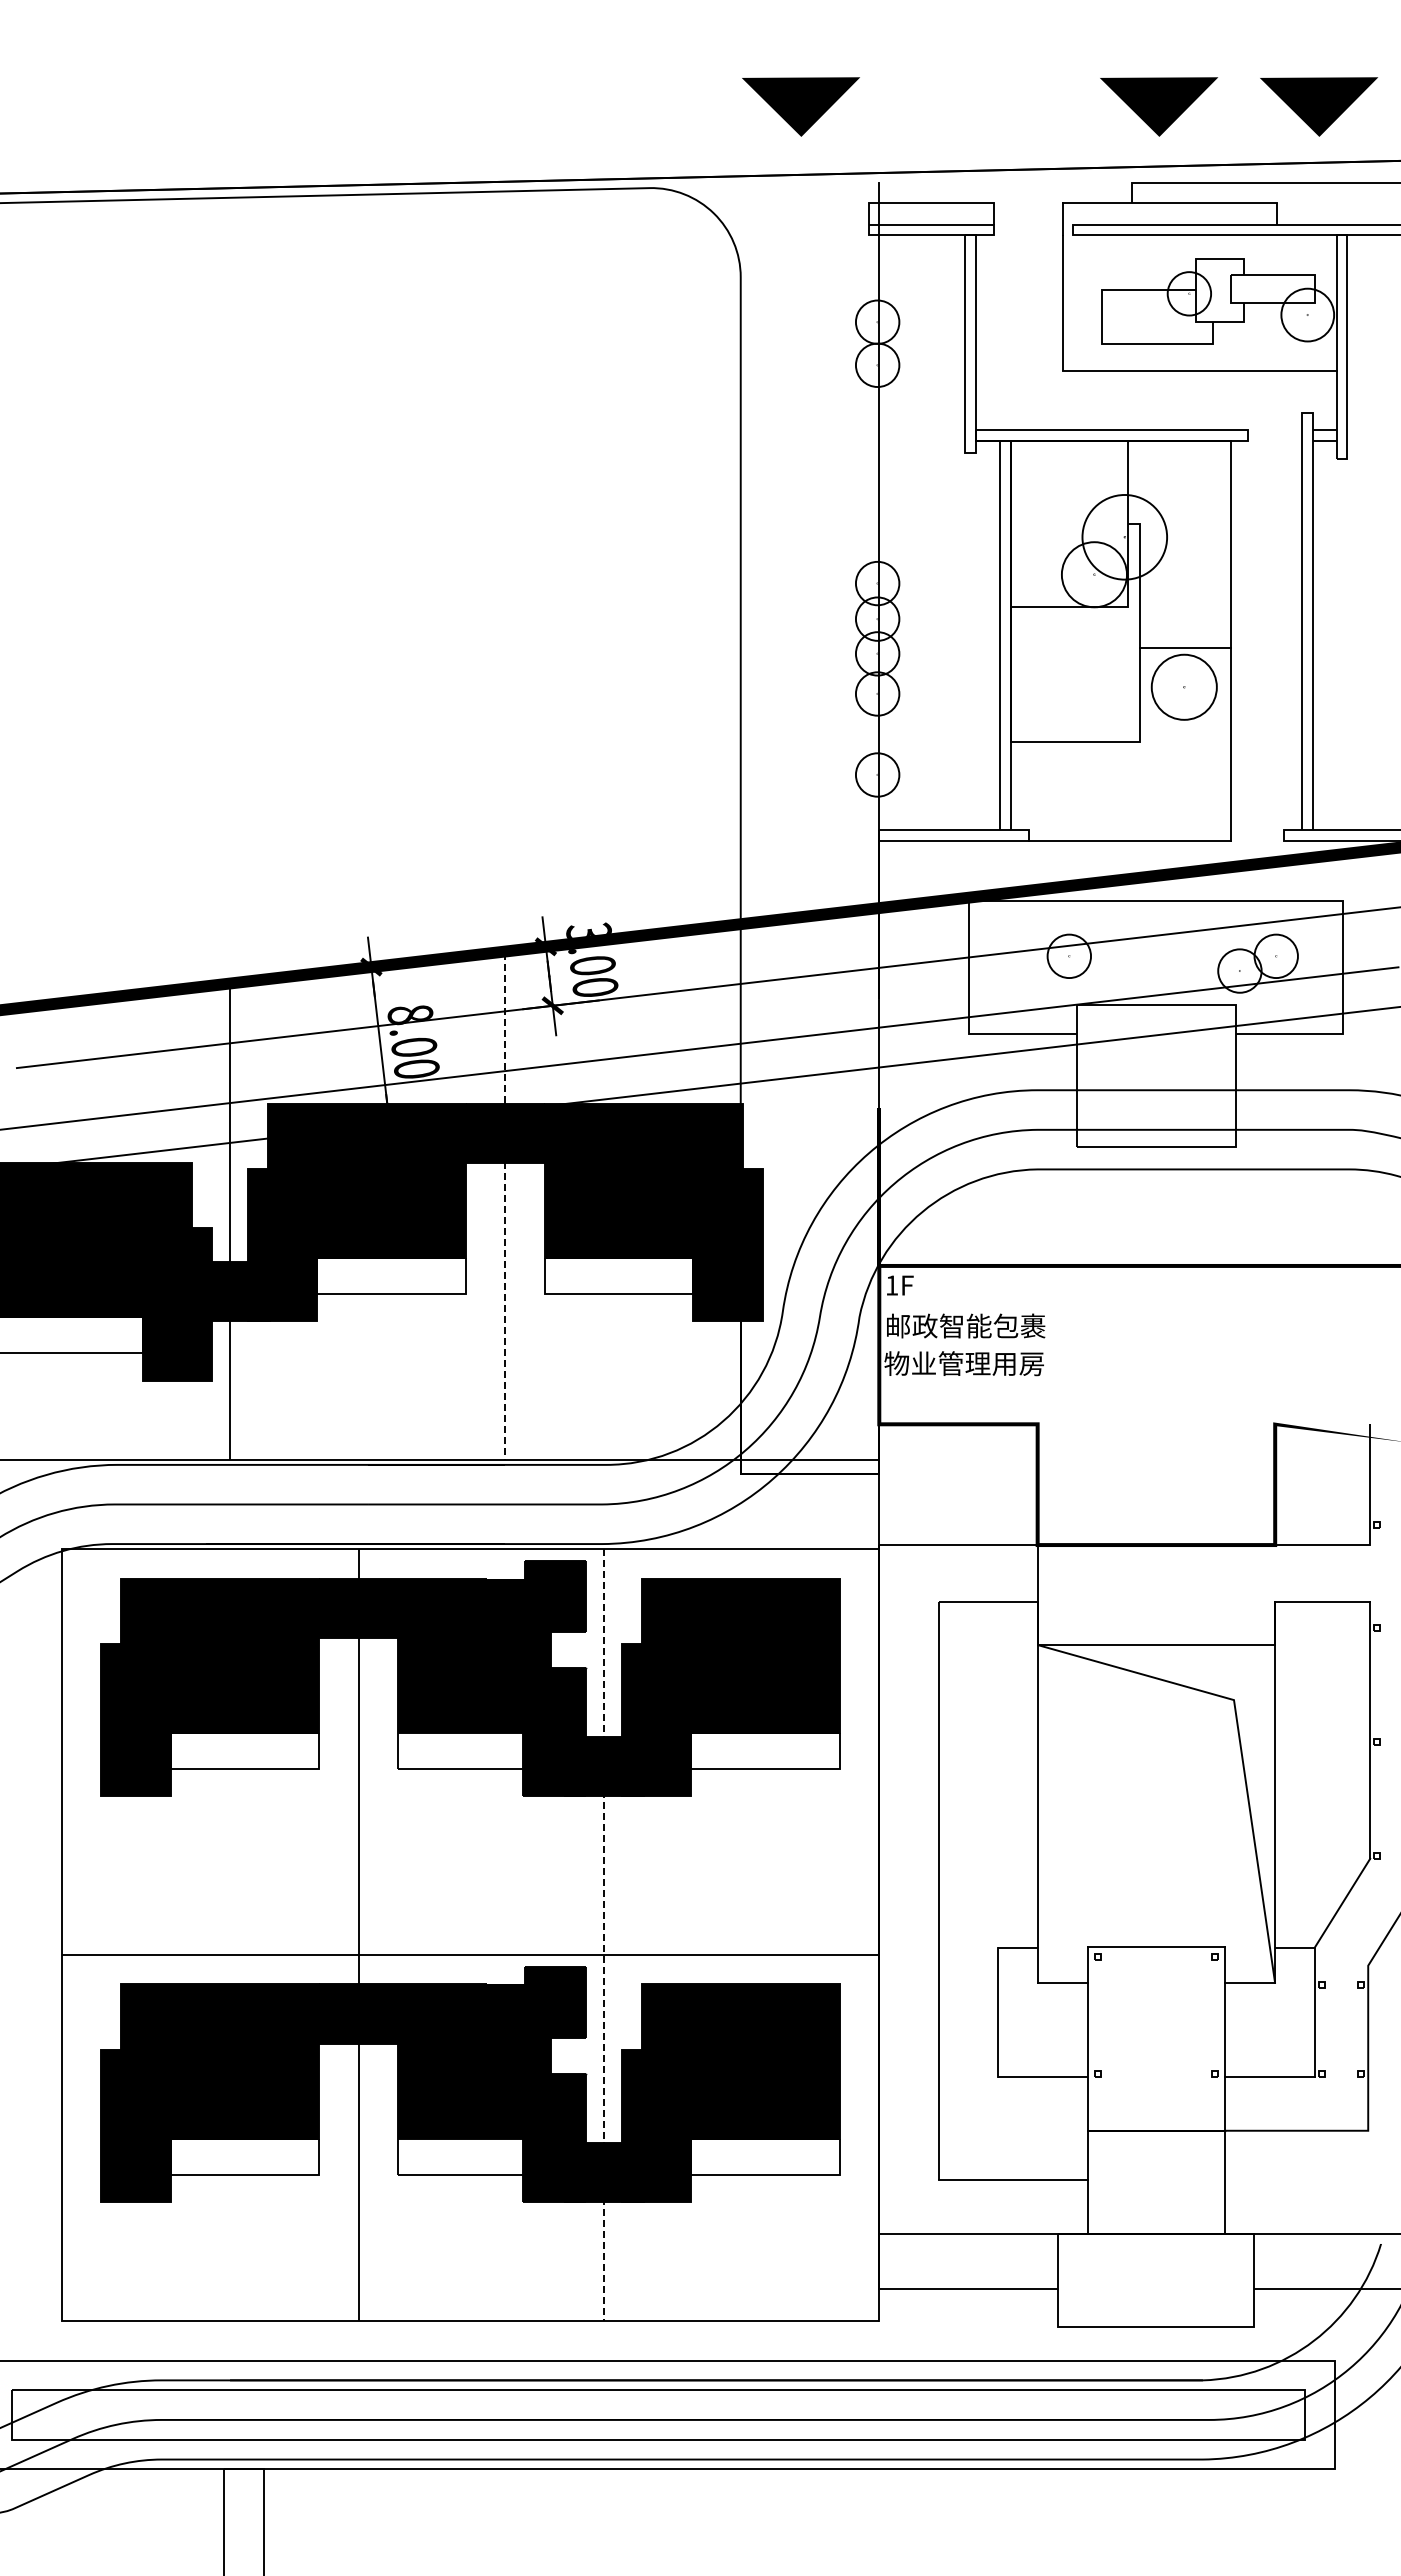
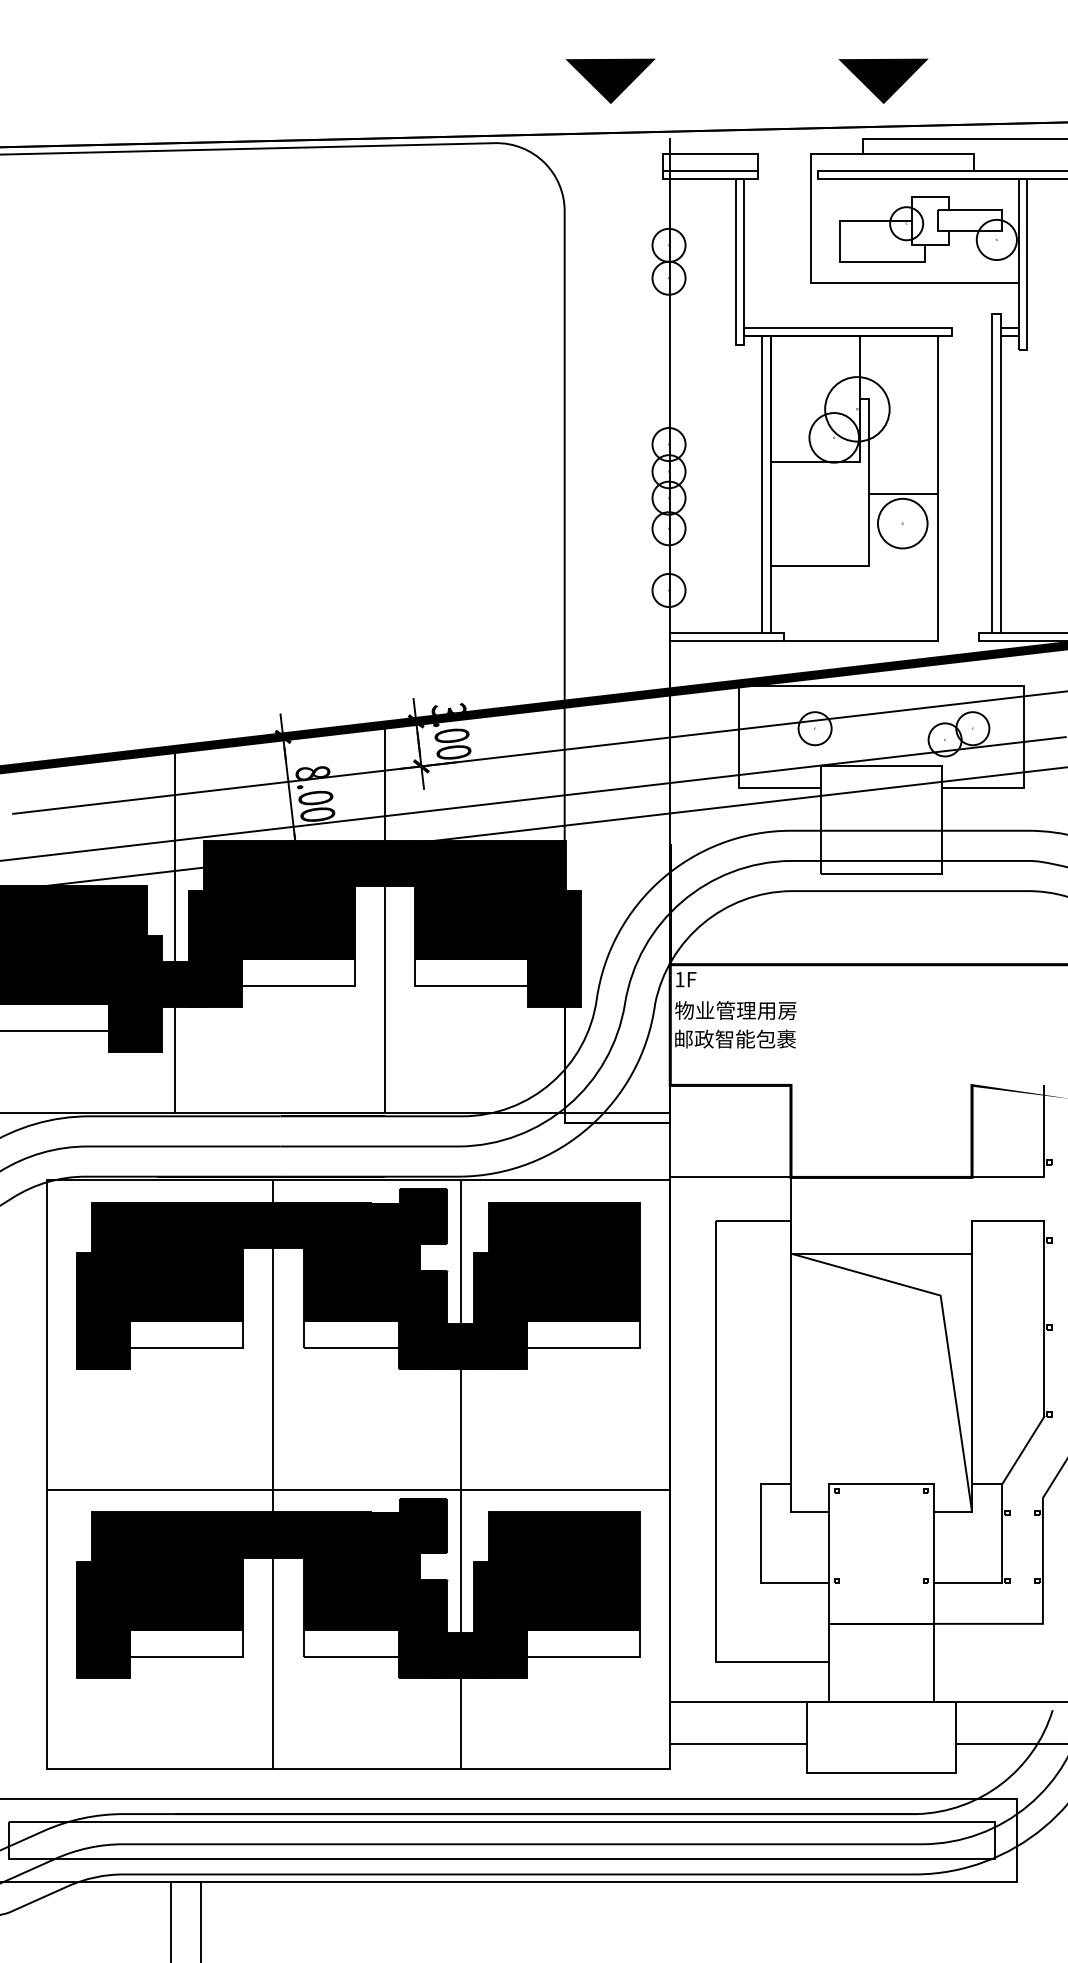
part: (1318, 106) -> (1005, 80), removed
line: (505, 1207) -> (385, 920), dashed -> solid
text: (965, 1325) -> (735, 1010), 邮政智能包裹 -> 物业管理用房
text: (964, 1363) -> (735, 1039), 物业管理用房 -> 邮政智能包裹
line: (604, 1935) -> (460, 1475), dashed -> solid

